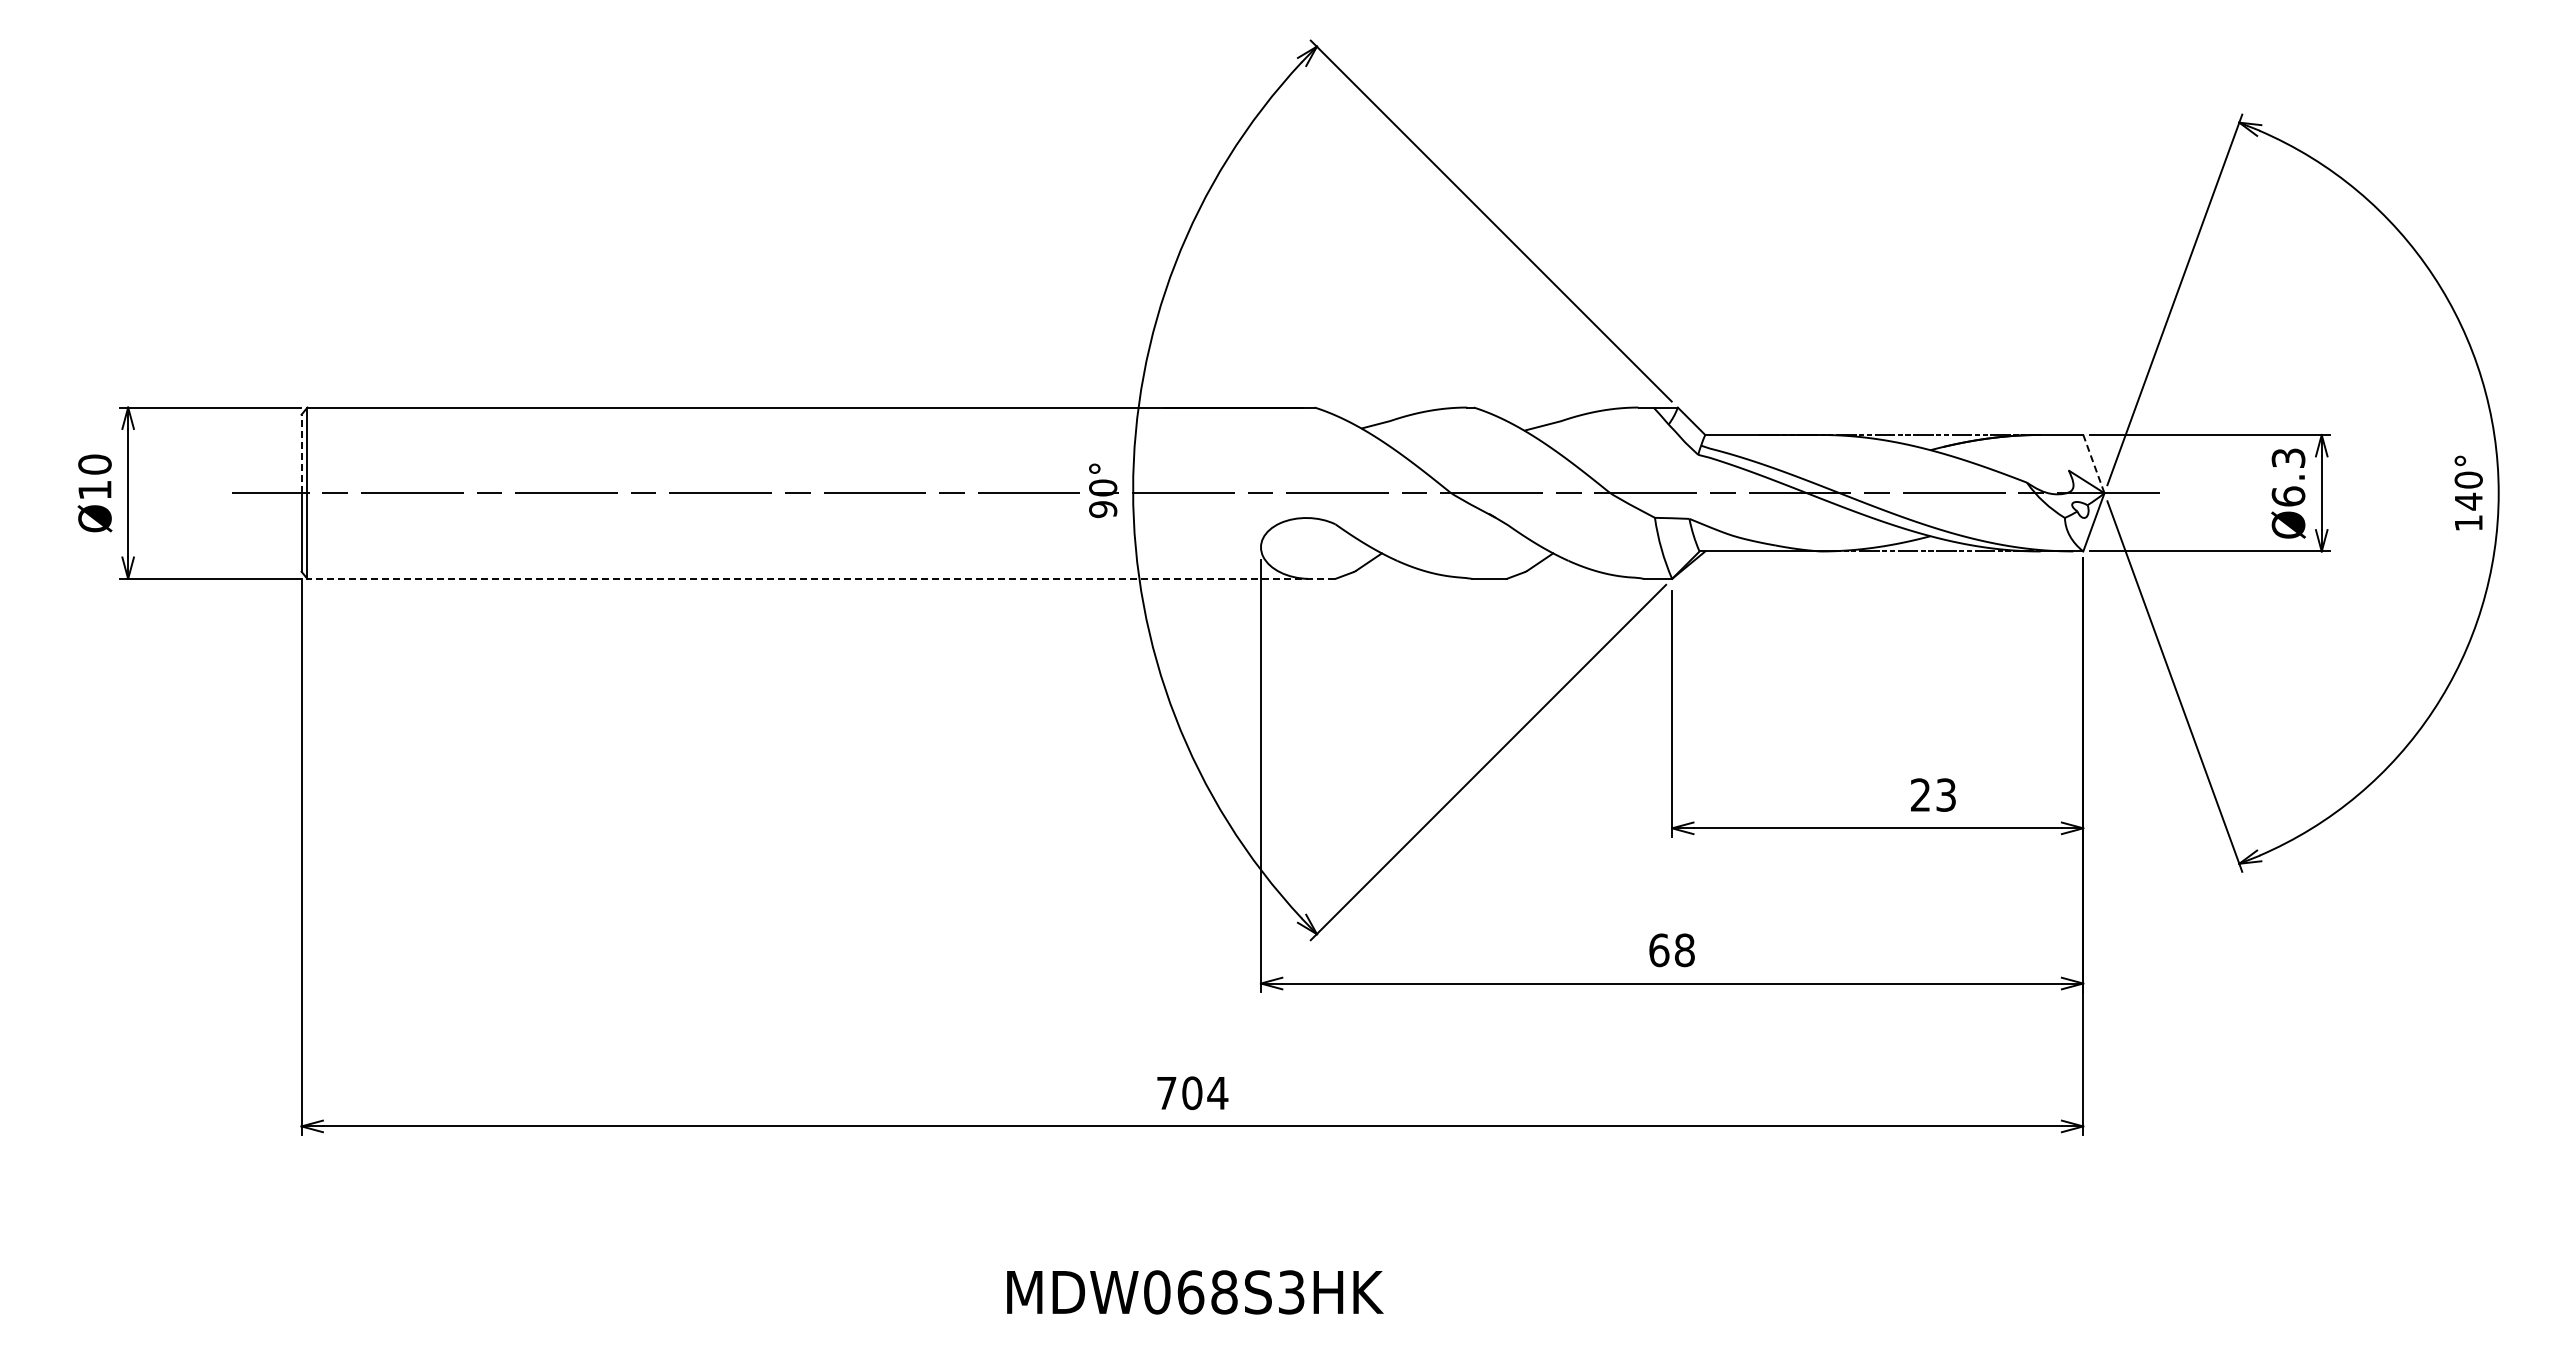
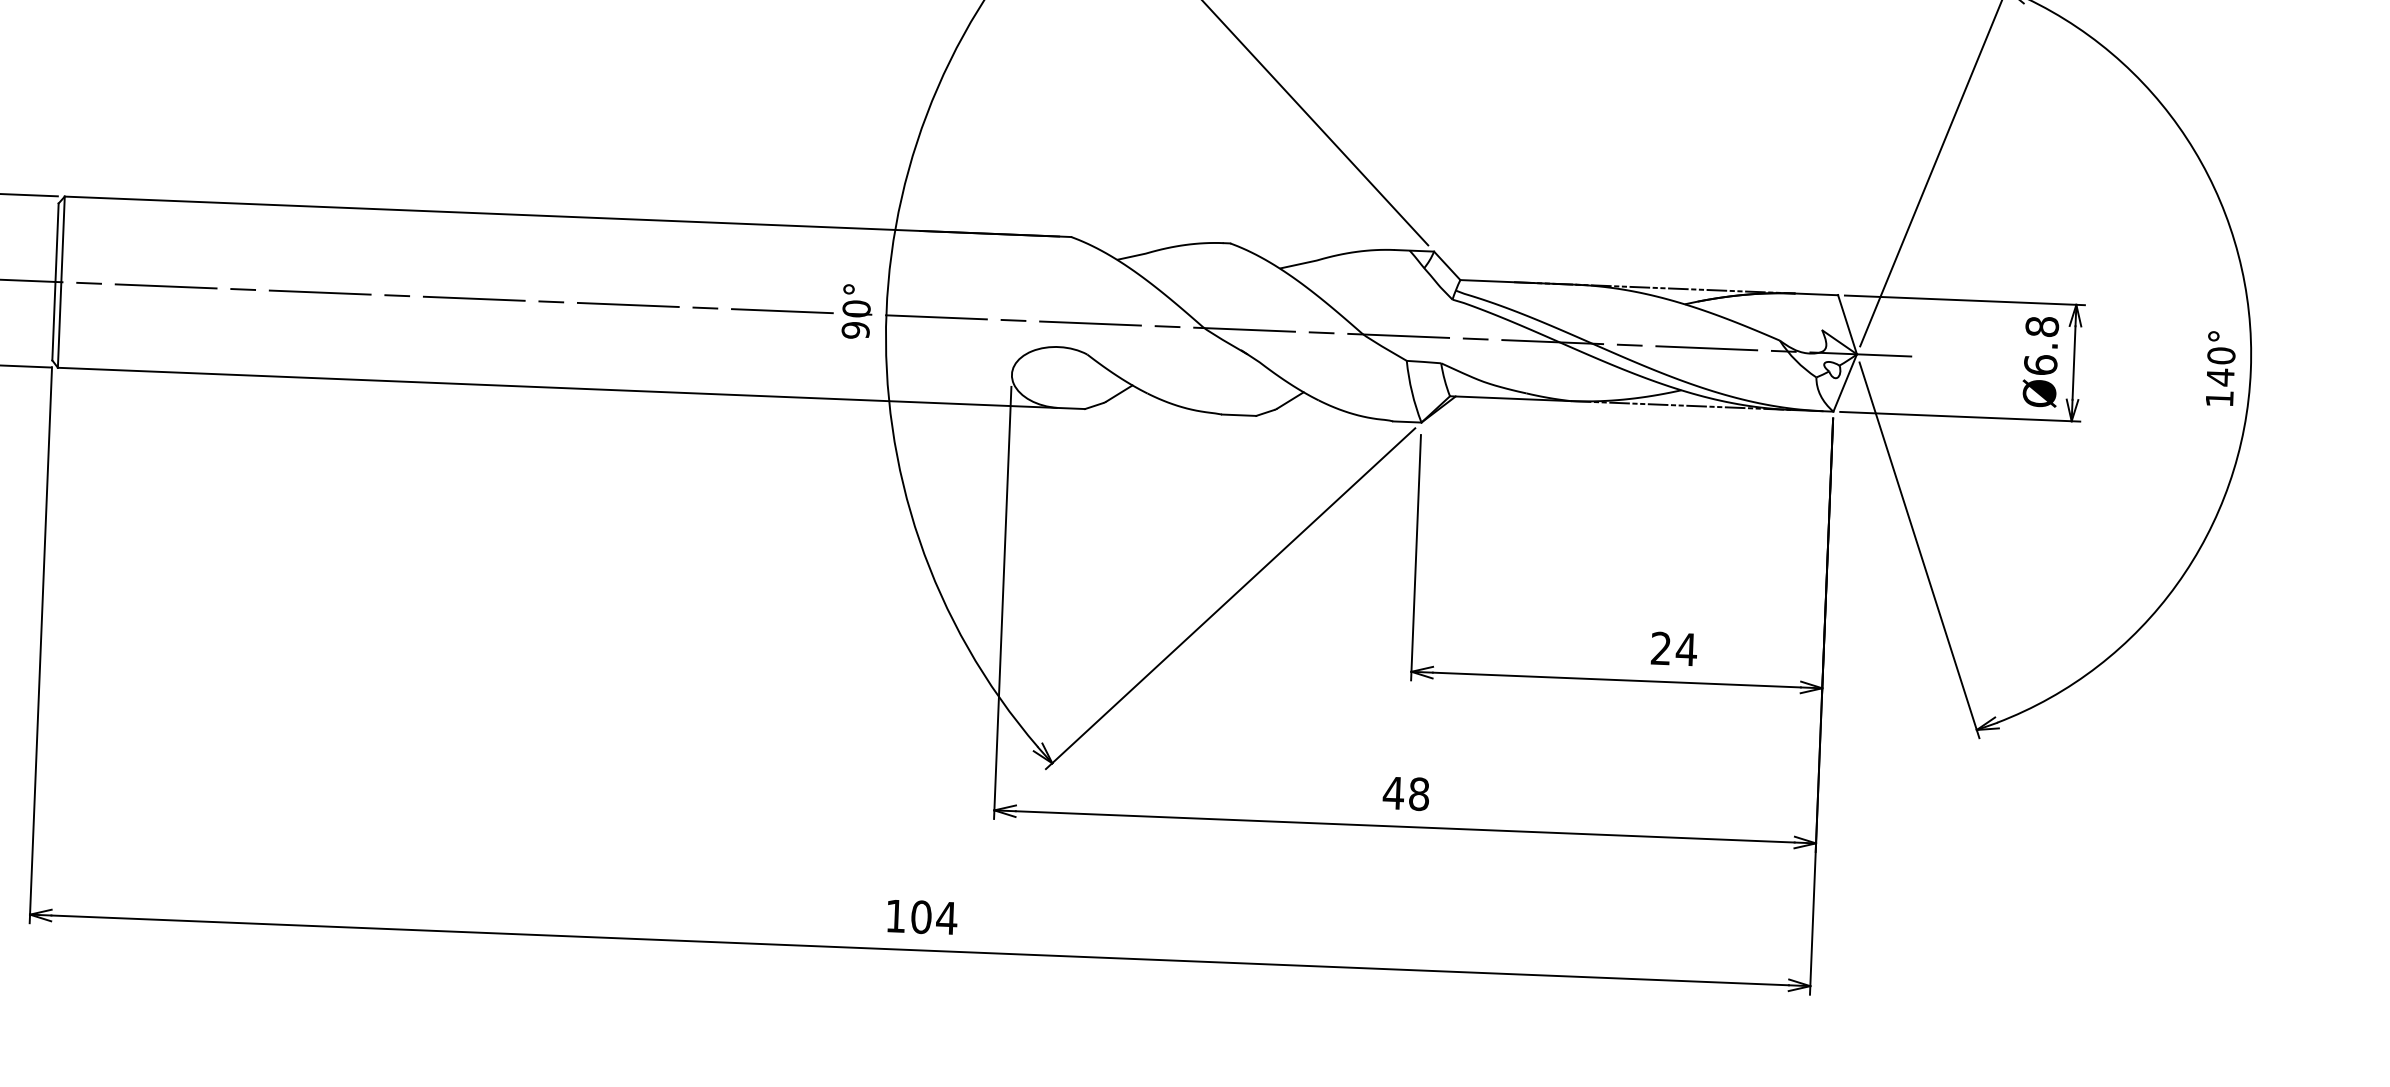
line: (301, 453) -> (57, 242), dashed -> solid
text: (2288, 458) -> (2042, 327), Ø6.3 -> Ø6.8
line: (2094, 464) -> (1848, 325), dashed -> solid
line: (820, 578) -> (570, 387), dashed -> solid
text: (1945, 794) -> (1685, 648), 23 -> 24
text: (1658, 950) -> (1392, 793), 68 -> 48
text: (1166, 1093) -> (895, 916), 704 -> 104

